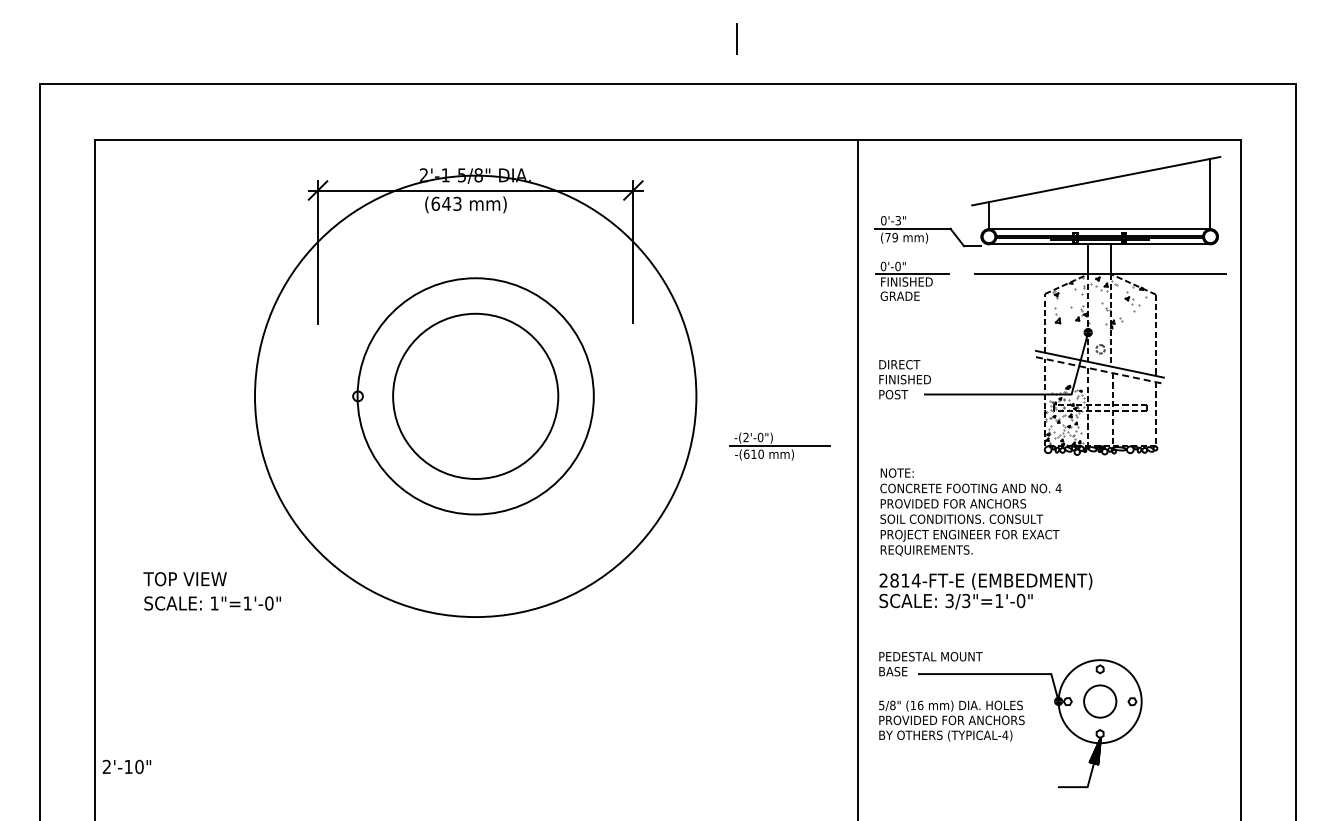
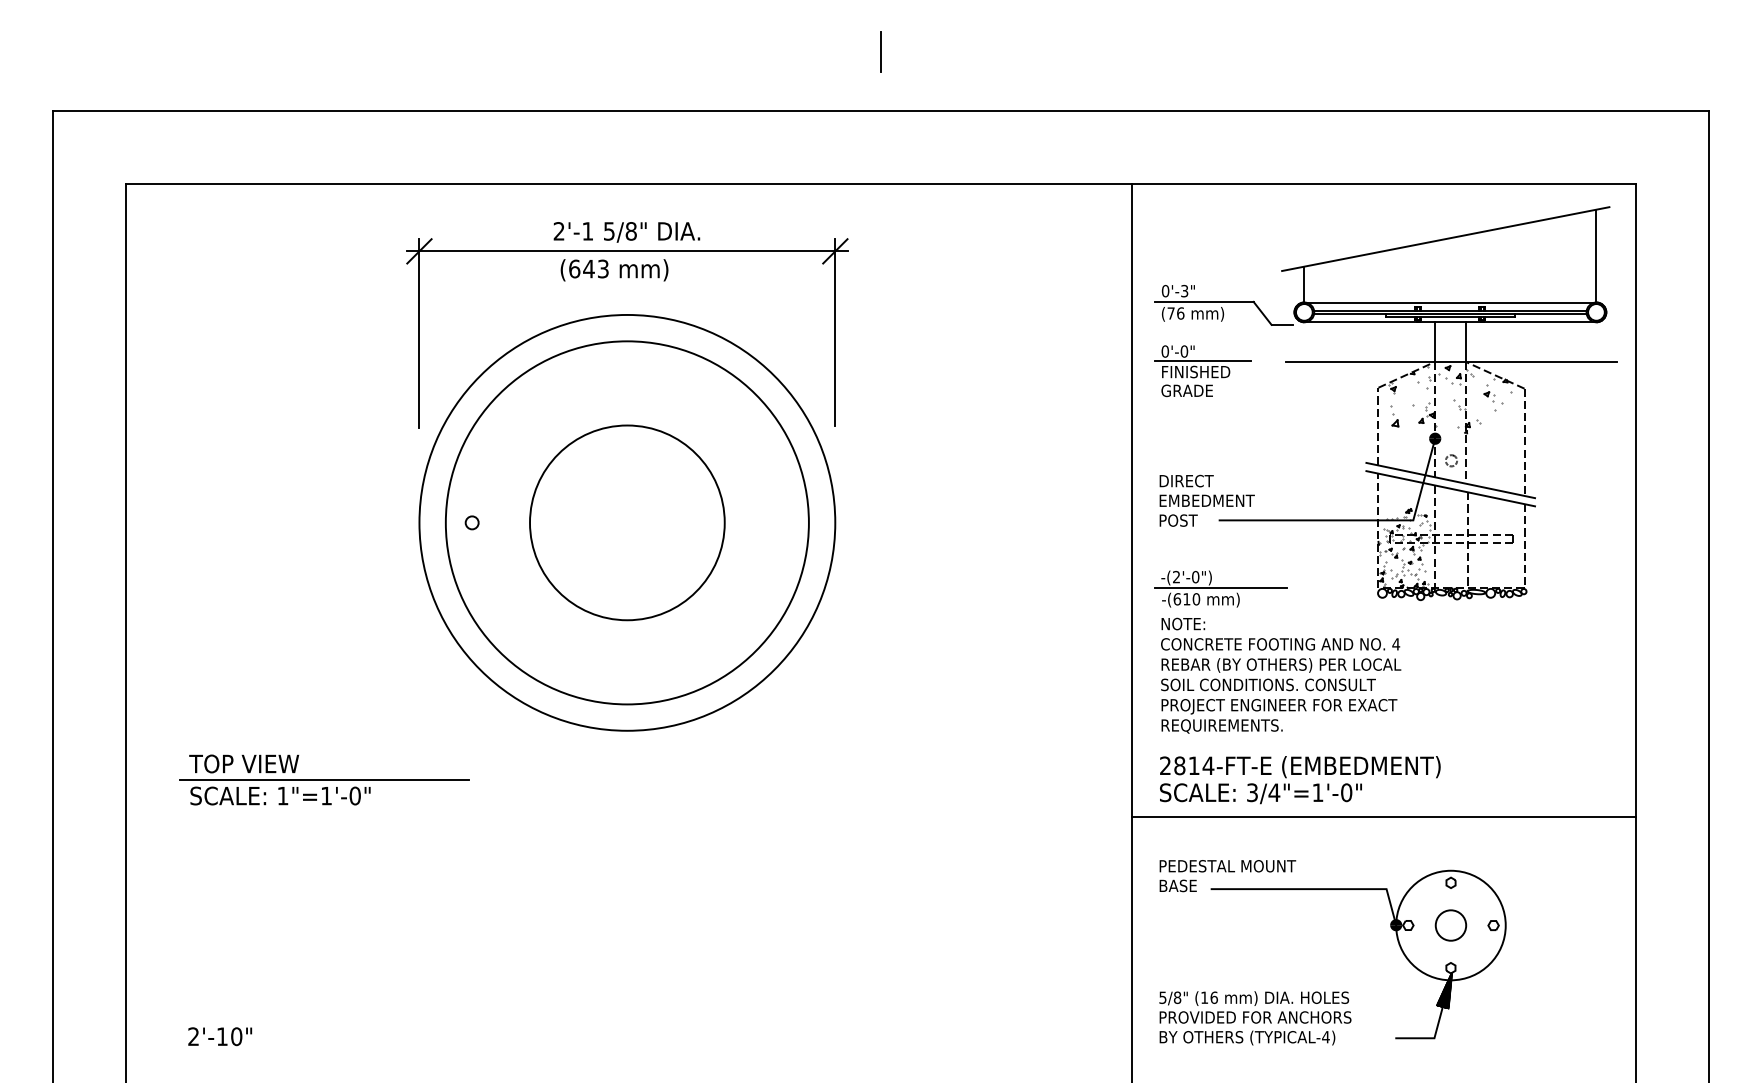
line: (736, 38) -> (880, 50), moved
text: (895, 237) -> (1181, 313), (79 -> (76
line: (1100, 370) -> (1451, 488), dashed -> solid
text: (915, 379) -> (1207, 500), FINISHED -> EMBEDMENT
circle: (475, 396) -> (627, 523), size x0.62
circle: (475, 396) -> (627, 523), size x0.71
circle: (475, 396) -> (627, 523), size x1.67
part: (779, 446) -> (1220, 588), moved
text: (972, 504) -> (1282, 665), PROVIDED FOR ANCHORS -> REBAR (BY OTHERS) PER LOCAL
line: (245, 591) -> (323, 780), added
text: (965, 600) -> (1273, 792), 3/3"=1'-0" -> 3/4"=1'-0"
line: (1049, 619) -> (1384, 817), added
circle: (1099, 701) -> (1450, 925), size x0.71
text: (951, 720) -> (1254, 1017), moved
text: (126, 766) -> (219, 1036), moved

